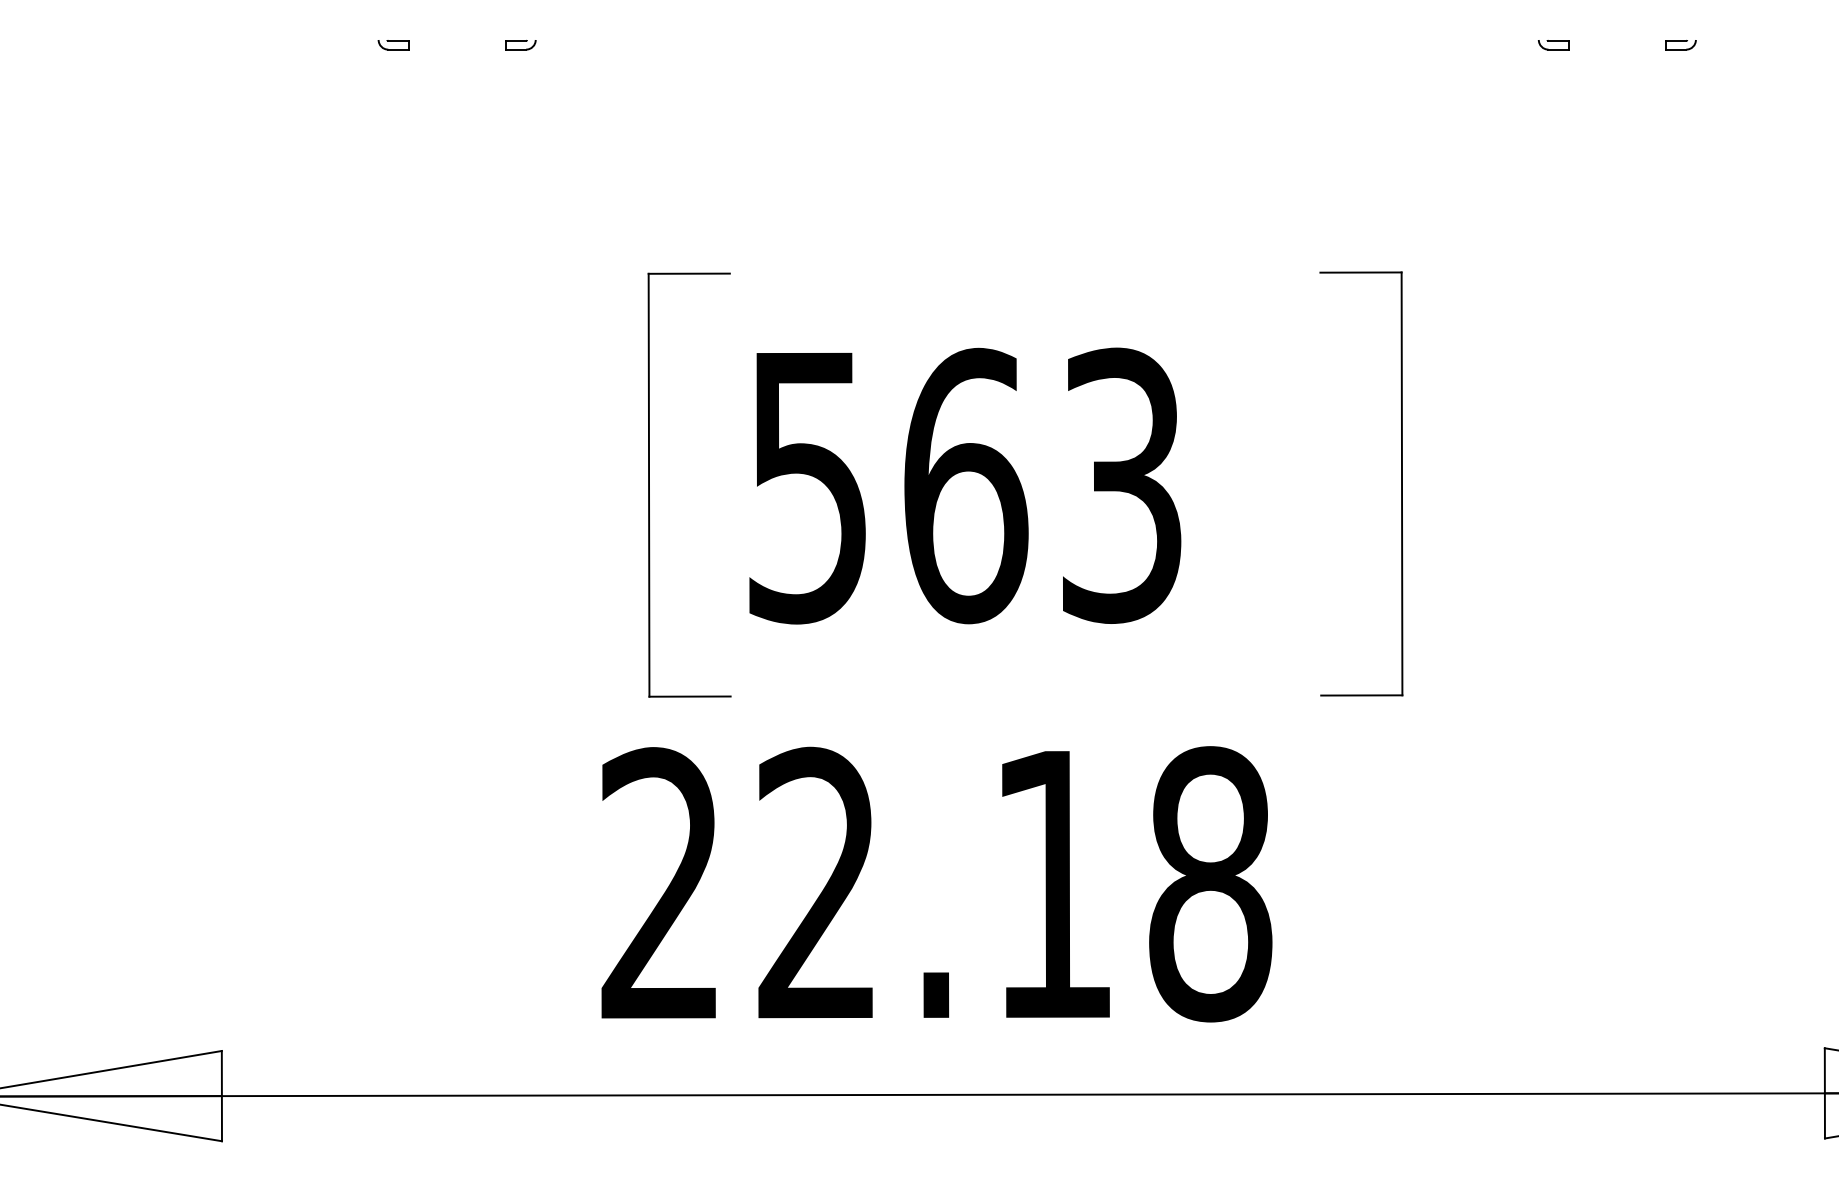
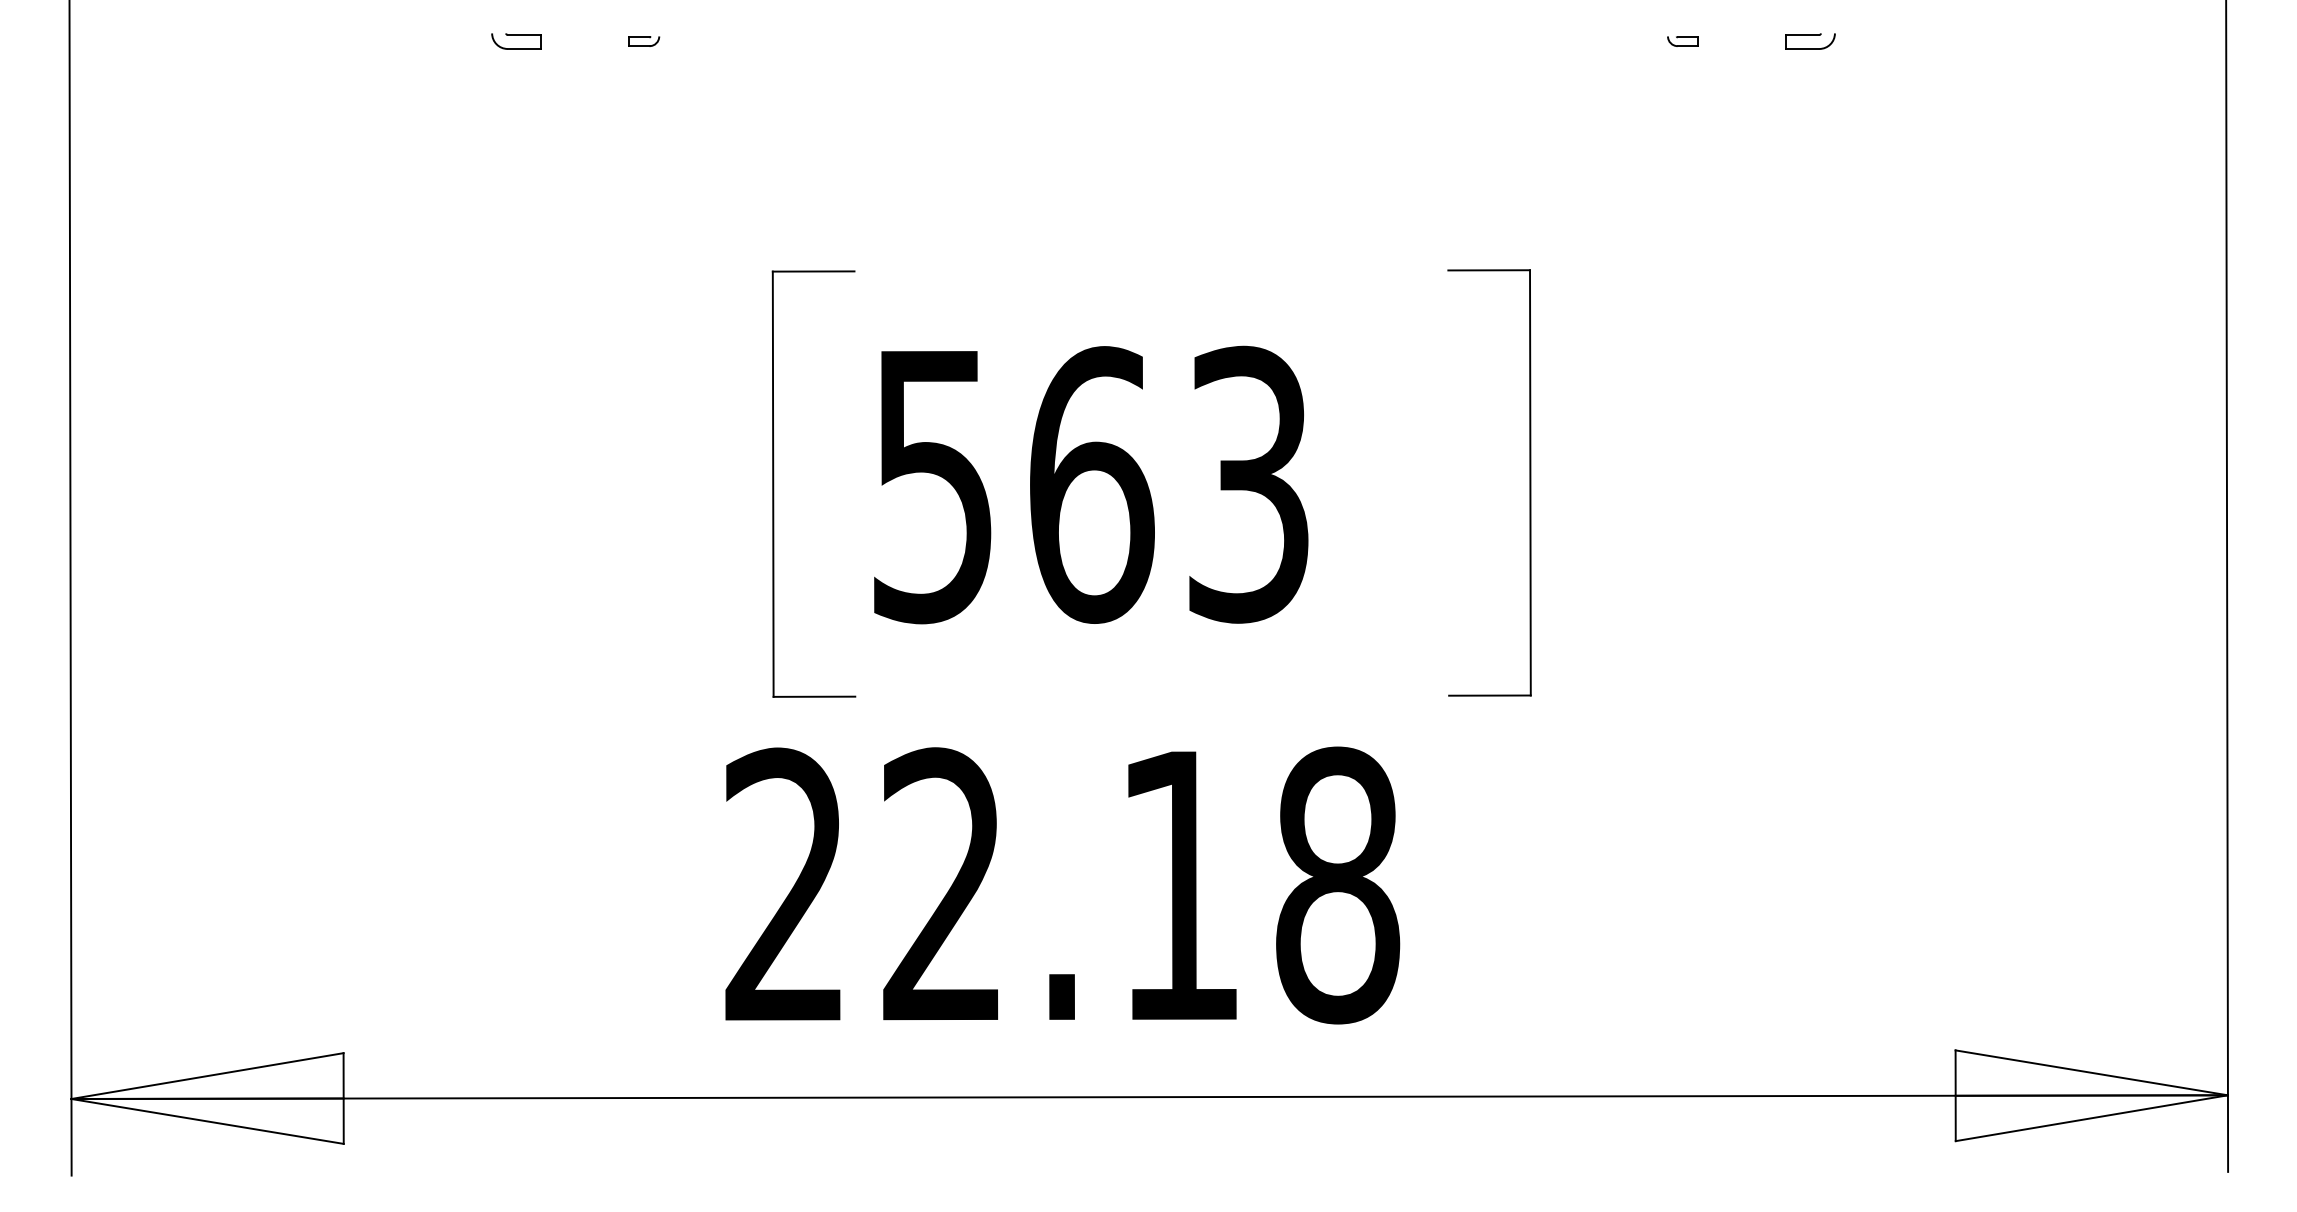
part: (393, 45) -> (516, 41), size x1.6
part: (1680, 45) -> (1810, 41), size x1.6

